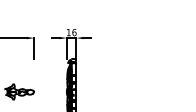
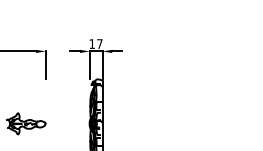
text: (74, 32) -> (99, 43), 16 -> 17

